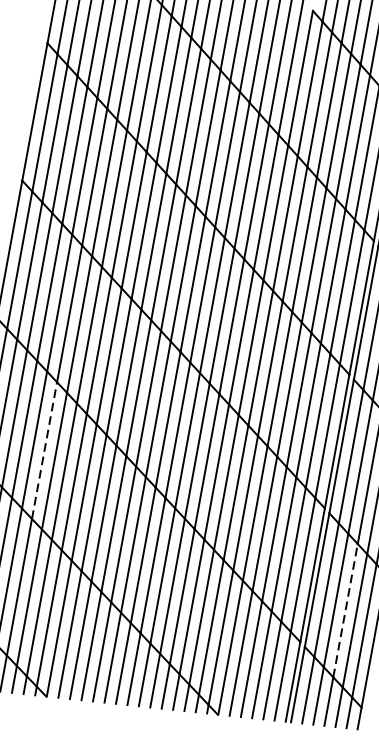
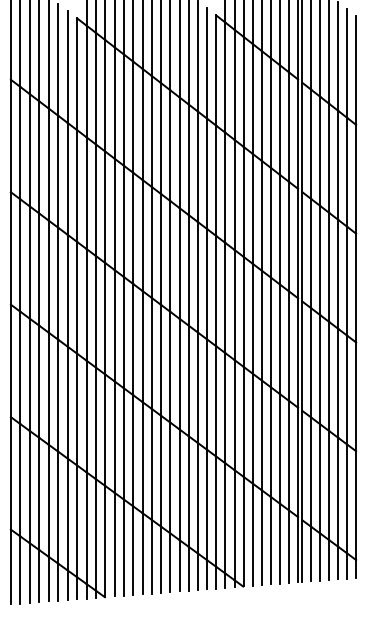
line: (44, 450) -> (67, 402), dashed -> solid
line: (345, 610) -> (329, 485), dashed -> solid

